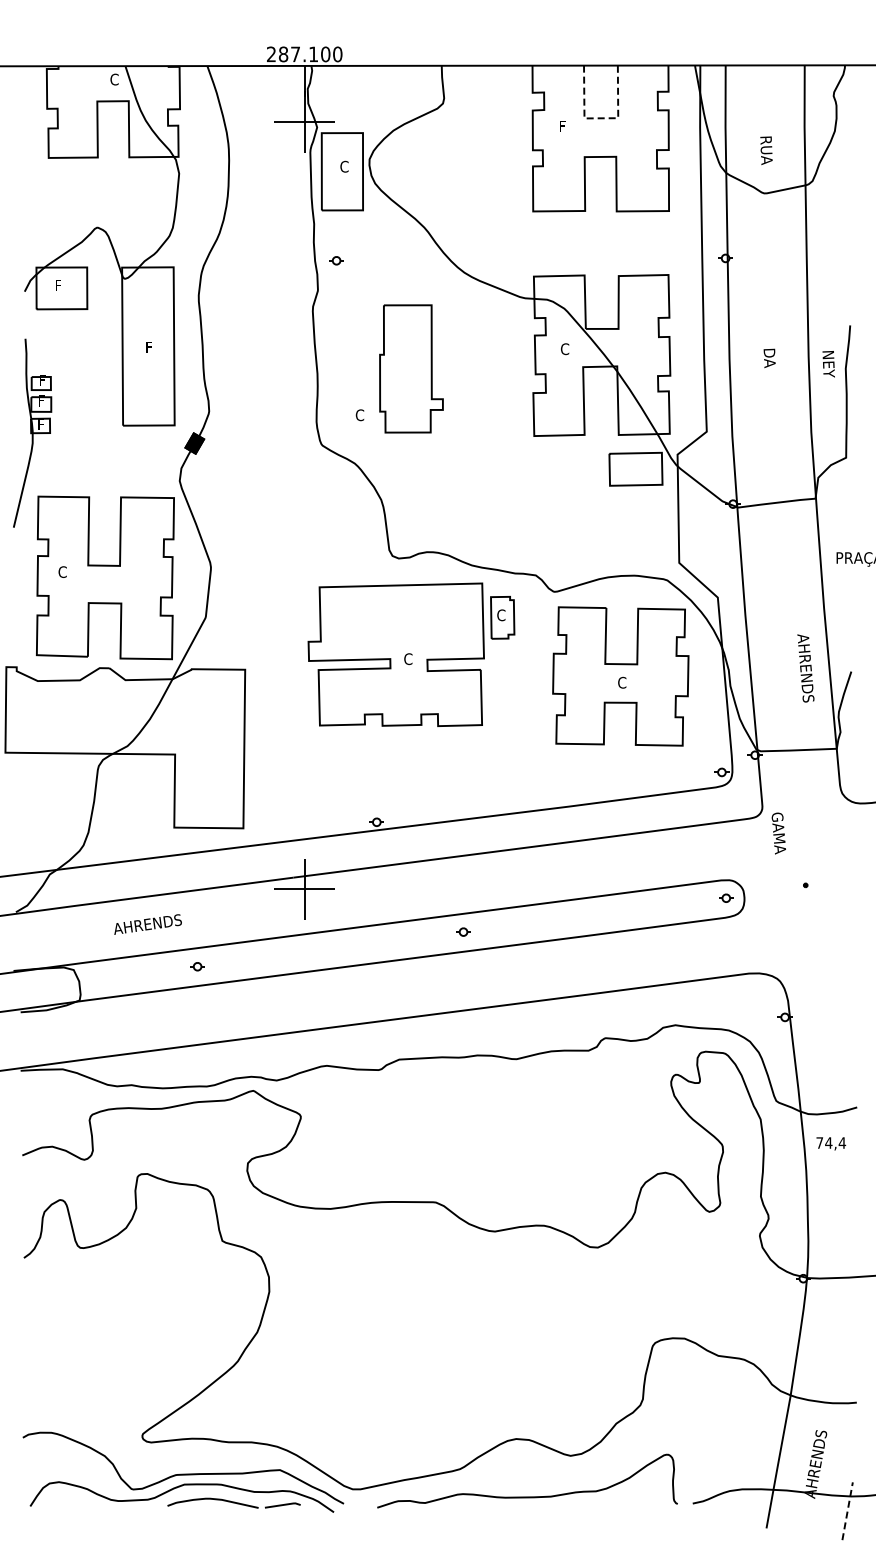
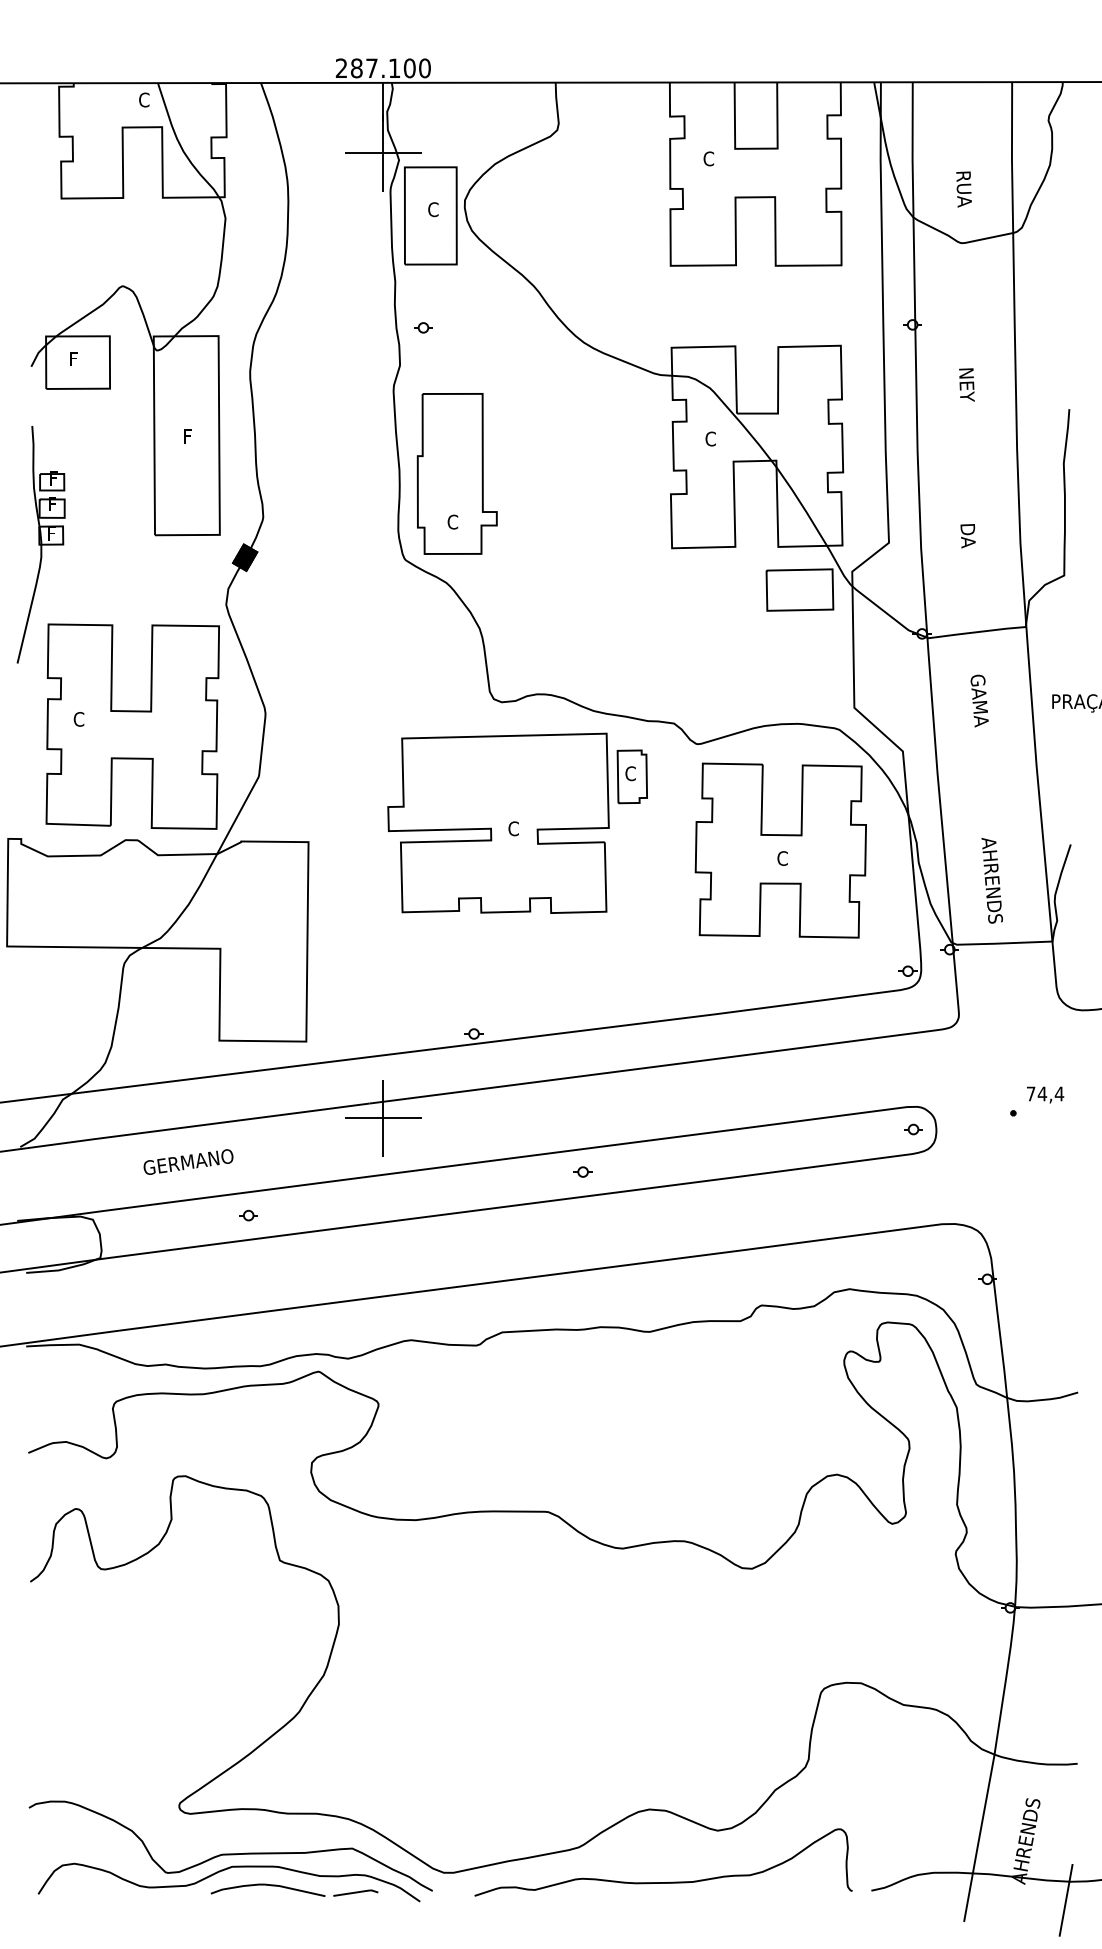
line: (601, 118) -> (756, 148), dashed -> solid
text: (563, 126) -> (708, 159), F -> C
text: (769, 358) -> (967, 536), moved
text: (828, 364) -> (966, 385), moved
part: (411, 368) -> (457, 473), moved
text: (805, 668) -> (991, 880), moved
text: (778, 833) -> (979, 700), moved
text: (149, 923) -> (188, 1161), AHRENDS -> GERMANO
text: (831, 1143) -> (1045, 1094), moved
line: (847, 1510) -> (1065, 1899), dashed -> solid

